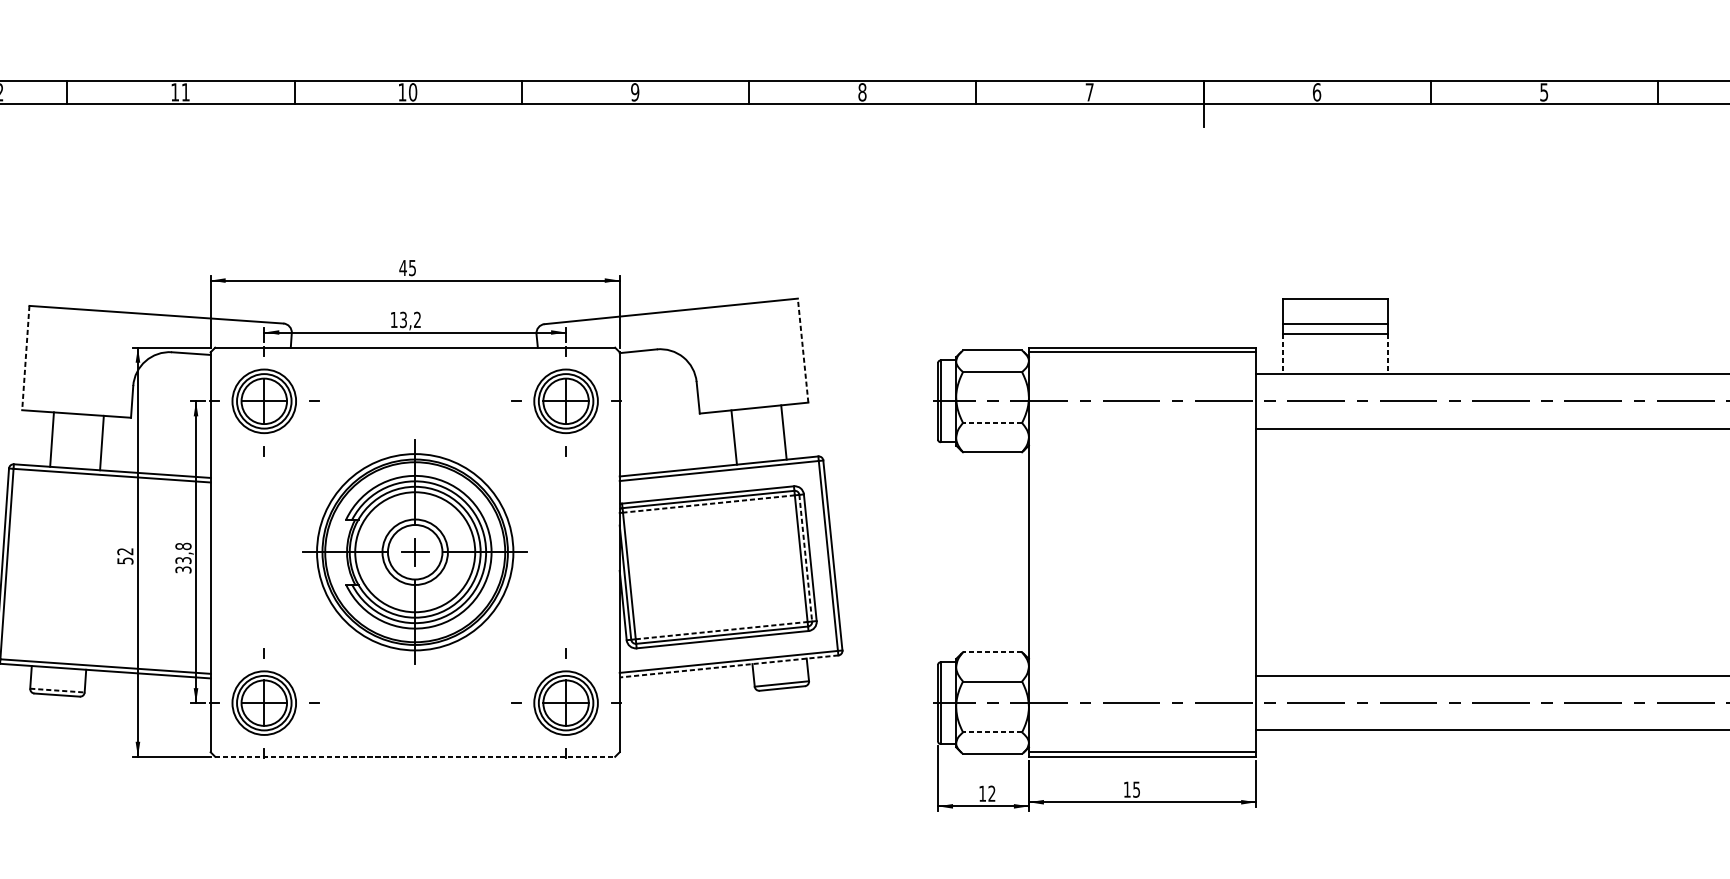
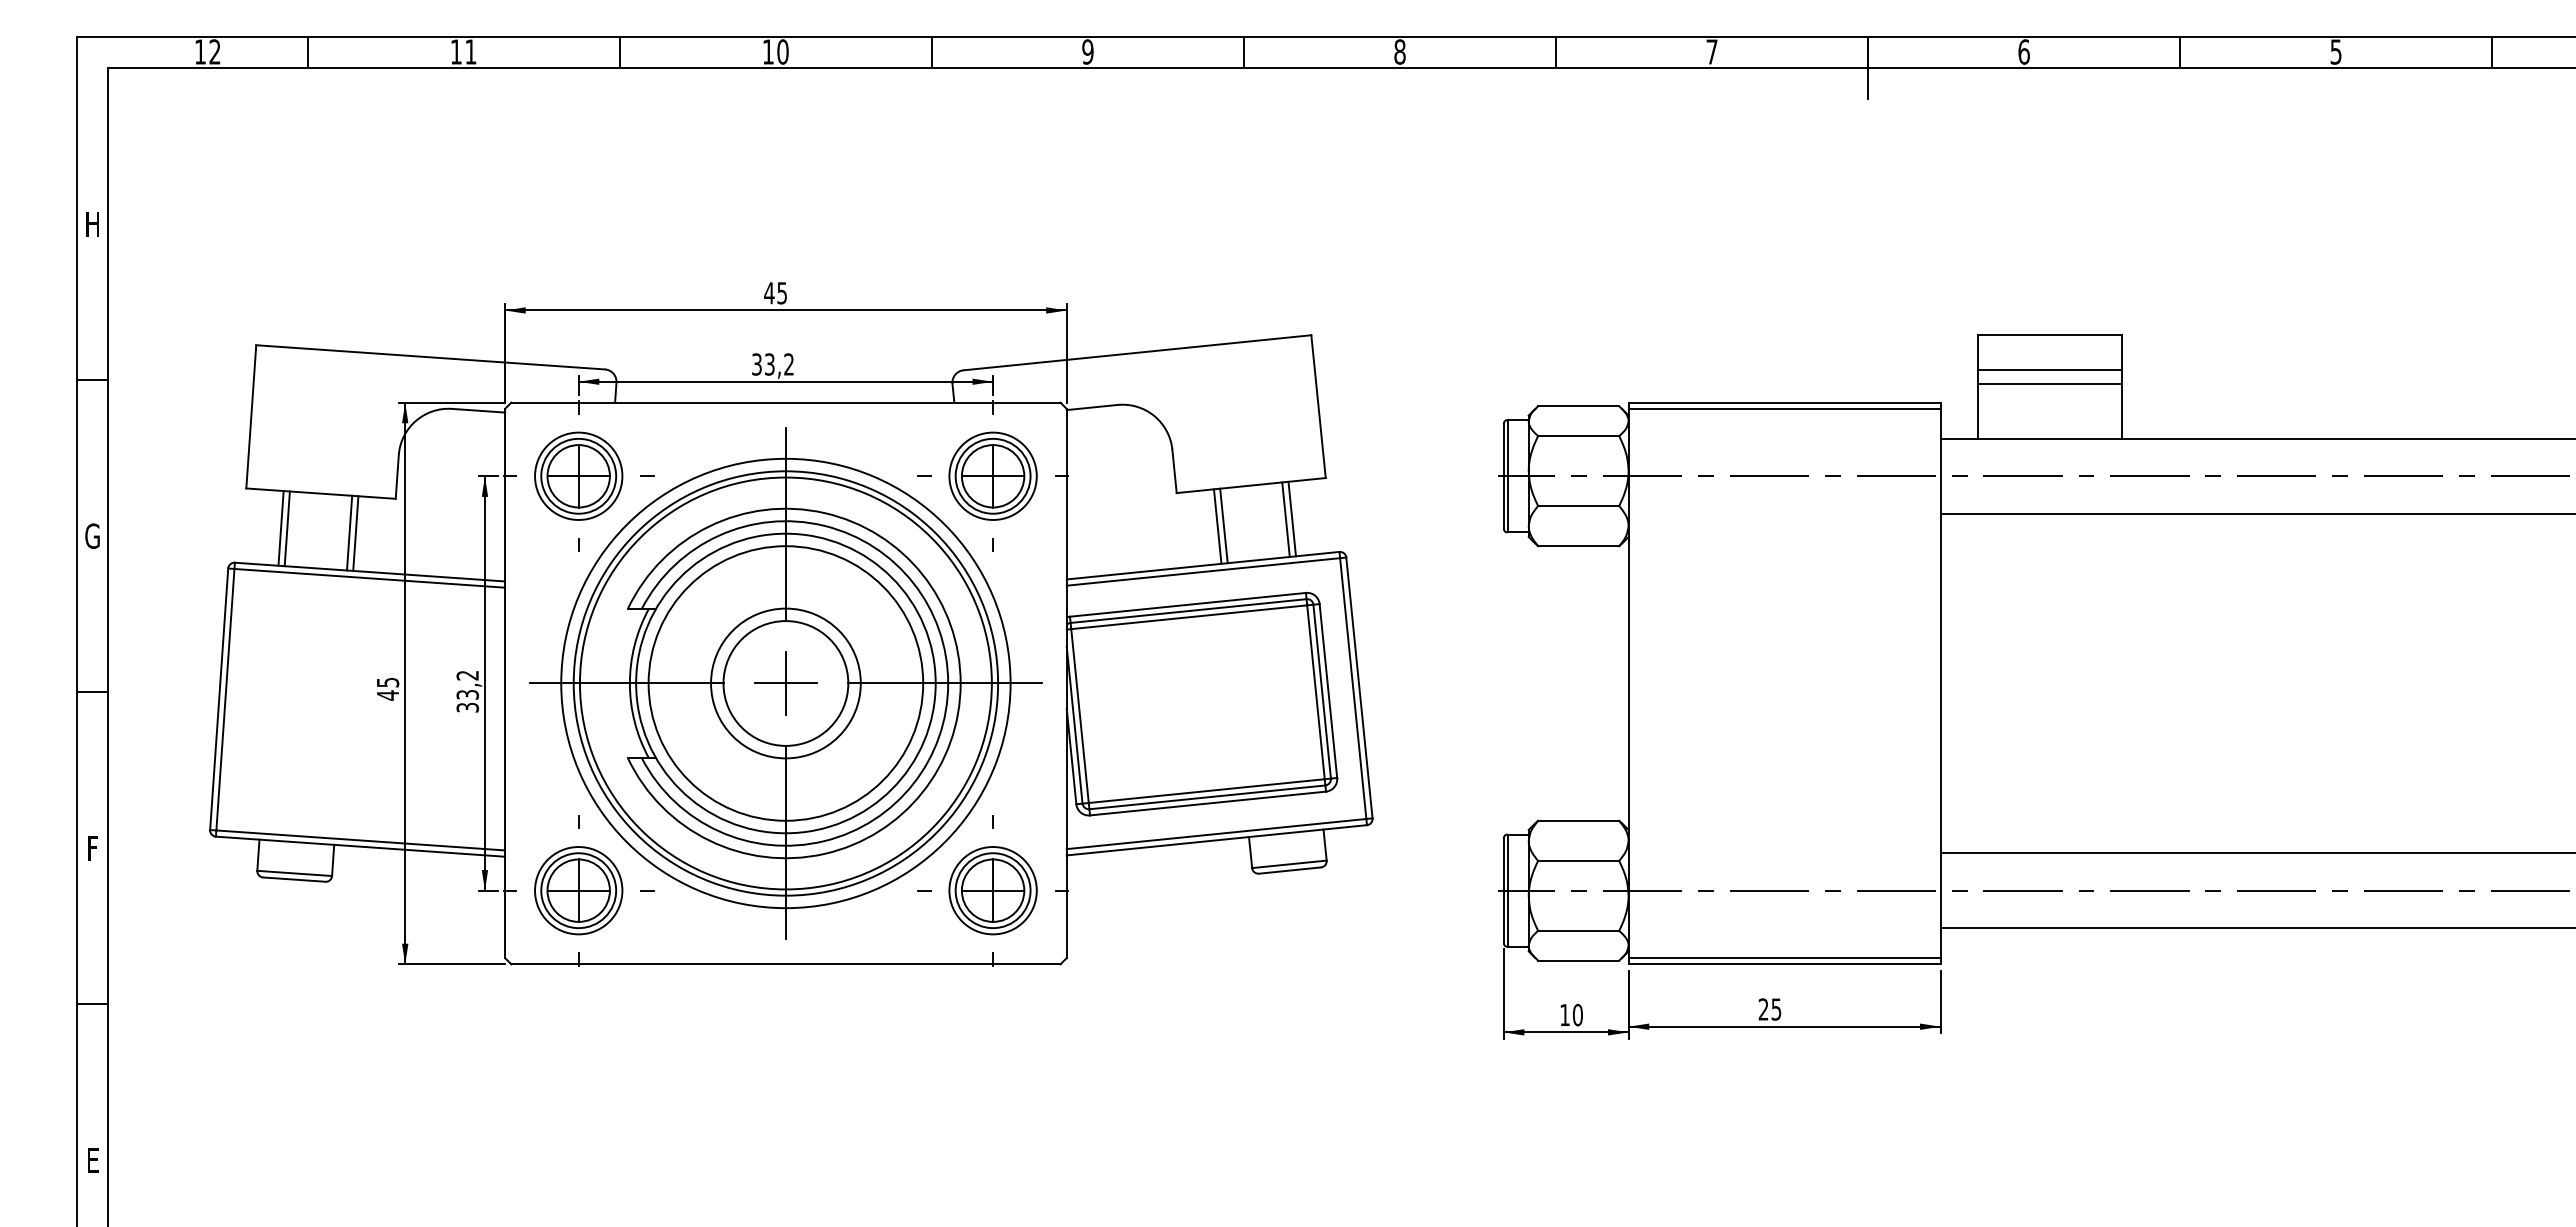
text: (393, 319) -> (756, 364), 13,2 -> 33,2
line: (803, 350) -> (1318, 406), dashed -> solid
line: (1283, 354) -> (1978, 411), dashed -> solid
line: (1387, 354) -> (2121, 411), dashed -> solid
line: (25, 357) -> (251, 416), dashed -> solid
line: (992, 423) -> (1578, 506), dashed -> solid
line: (779, 432) -> (1285, 519), added
line: (729, 437) -> (1217, 526), added
line: (47, 439) -> (280, 528), added
line: (97, 442) -> (349, 532), added
line: (709, 504) -> (1189, 617), dashed -> solid
text: (183, 546) -> (467, 675), 33,8 -> 33,2
part: (414, 552) -> (785, 683), size x1.67
text: (125, 556) -> (387, 689), 52 -> 45
line: (805, 558) -> (1322, 692), dashed -> solid
line: (721, 630) -> (1206, 791), dashed -> solid
line: (992, 652) -> (1578, 820), dashed -> solid
line: (728, 666) -> (1216, 840), dashed -> solid
line: (58, 690) -> (295, 873), dashed -> solid
line: (992, 732) -> (1578, 930), dashed -> solid
line: (414, 756) -> (785, 964), dashed -> solid
text: (1127, 789) -> (1763, 1009), 15 -> 25
text: (991, 794) -> (1577, 1015), 12 -> 10

